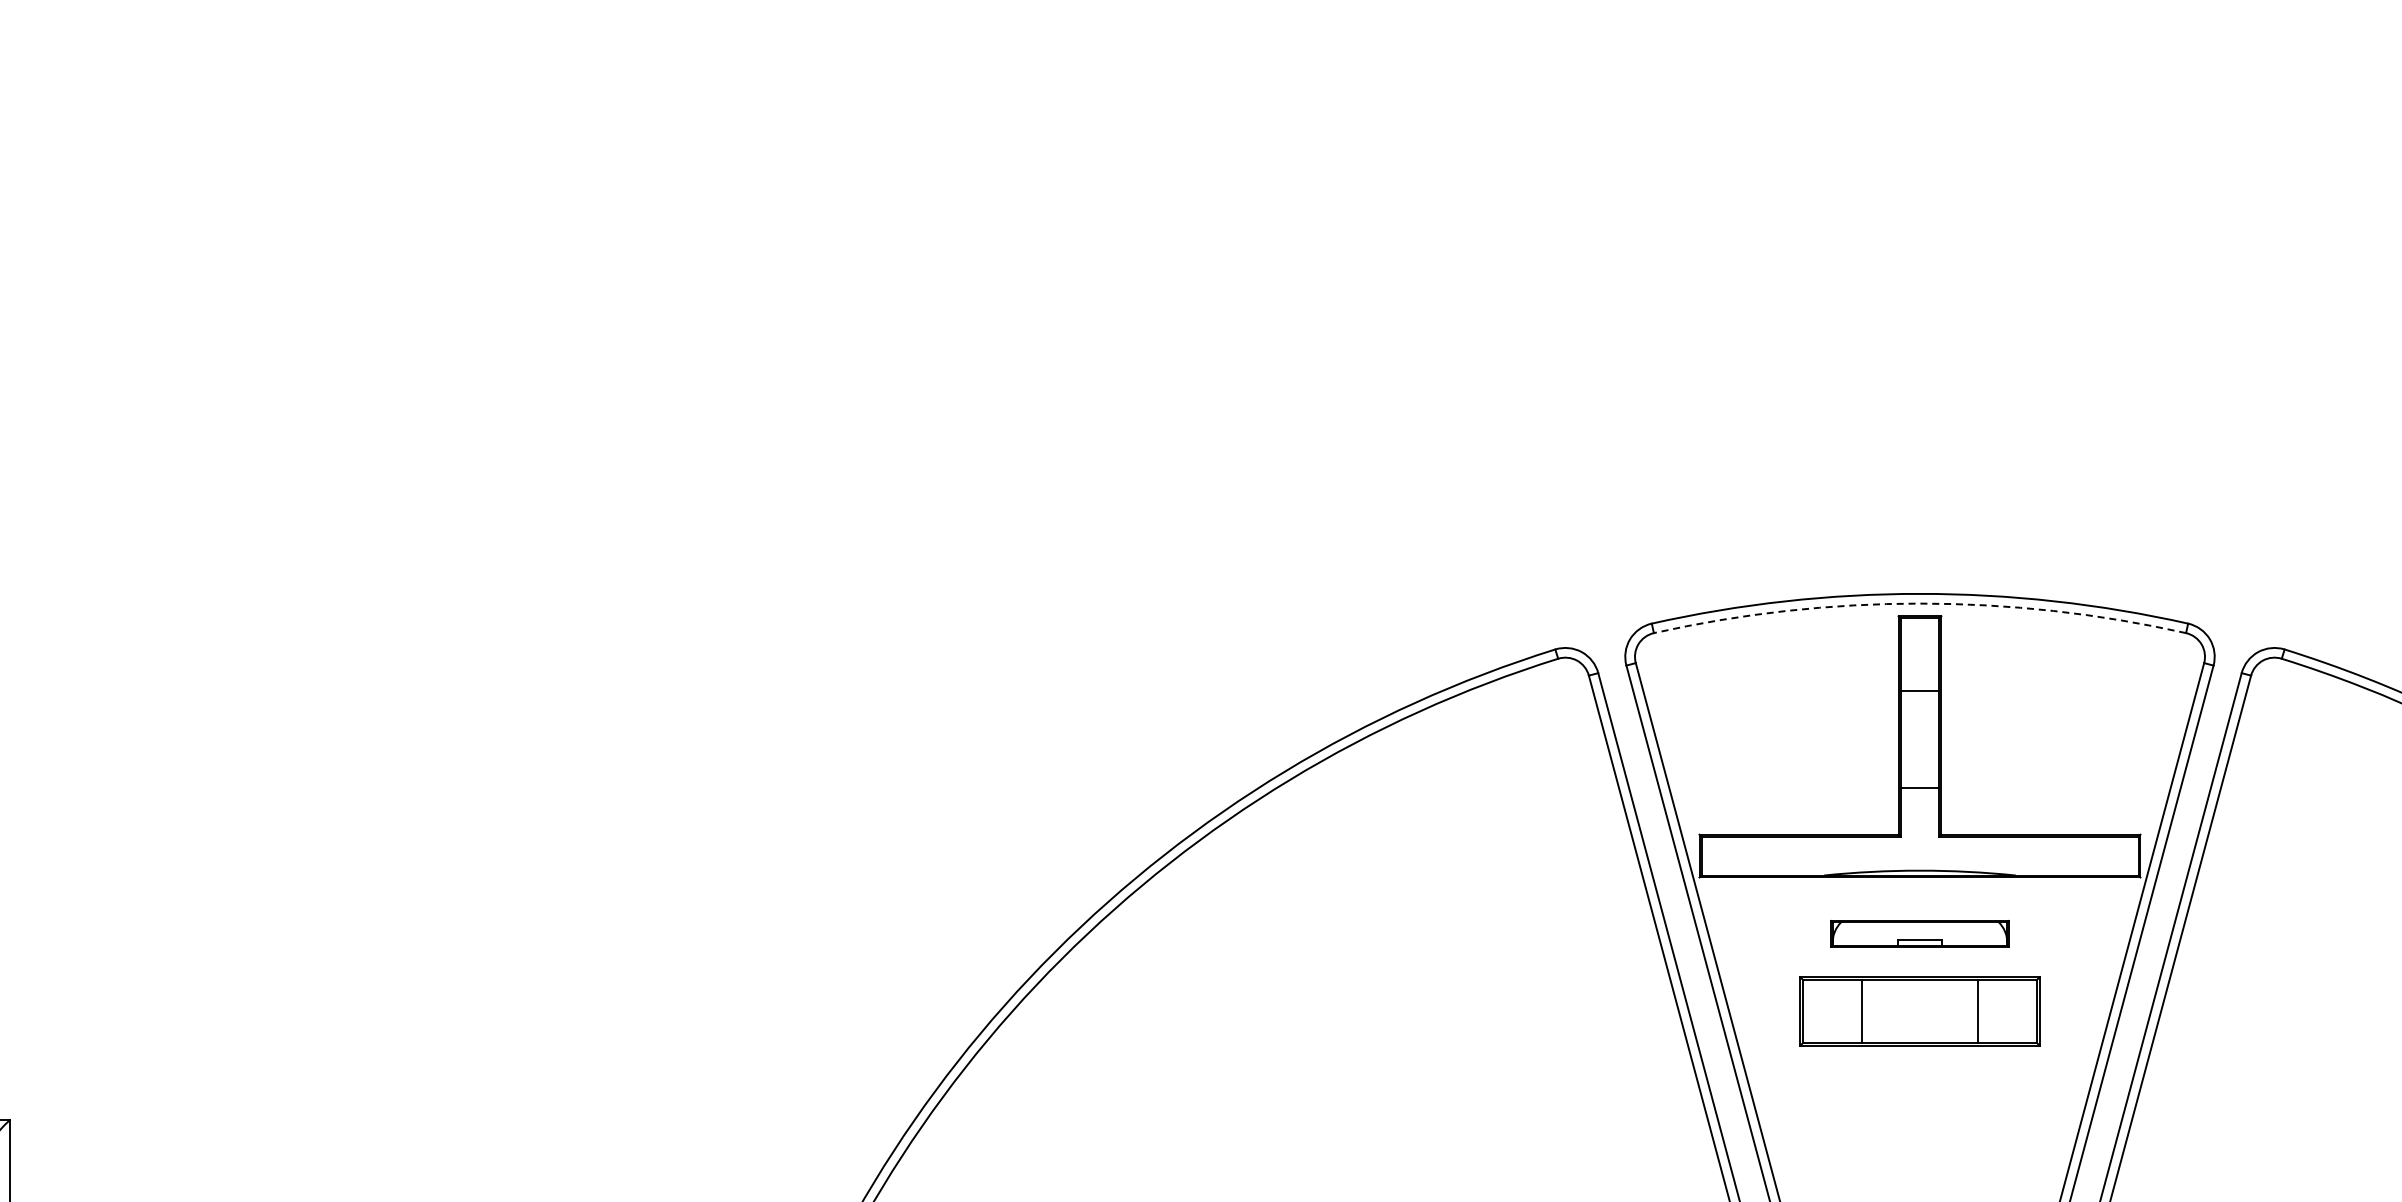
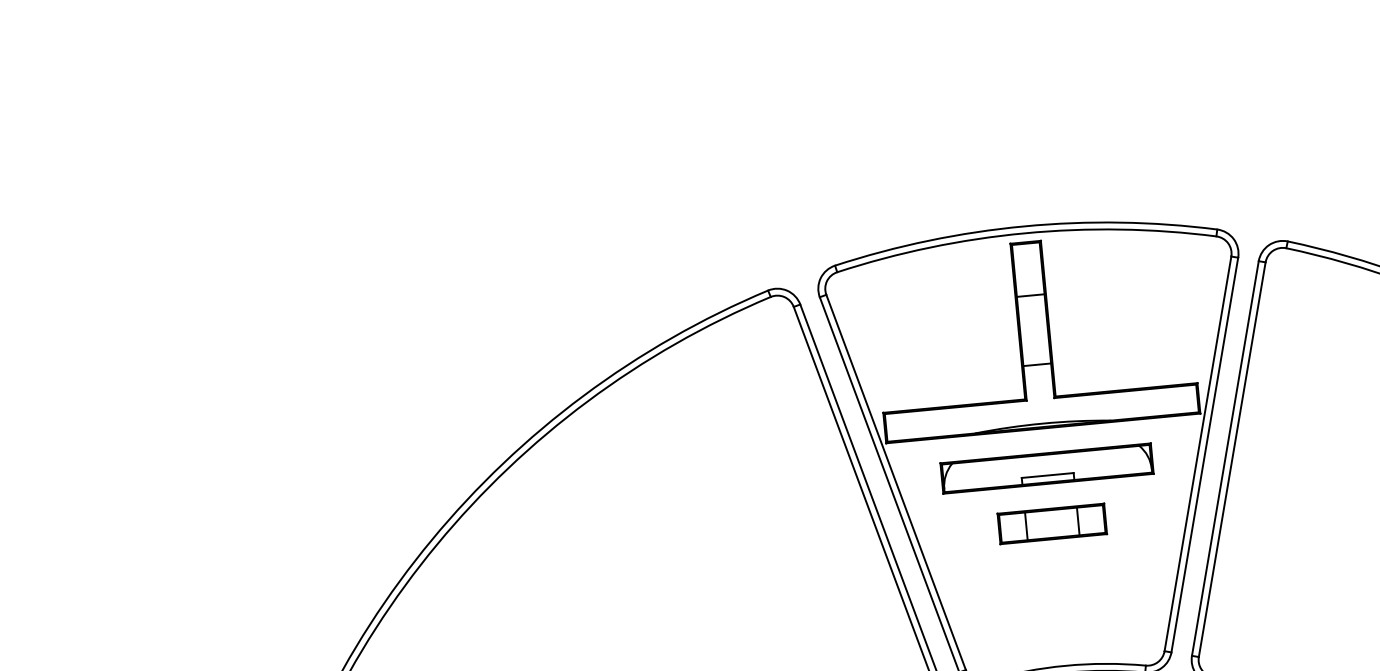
arc: (1919, 603) -> (1024, 233), dashed -> solid
part: (1919, 933) -> (1046, 468), size x1.67
part: (1919, 1011) -> (1051, 523), size x0.62

